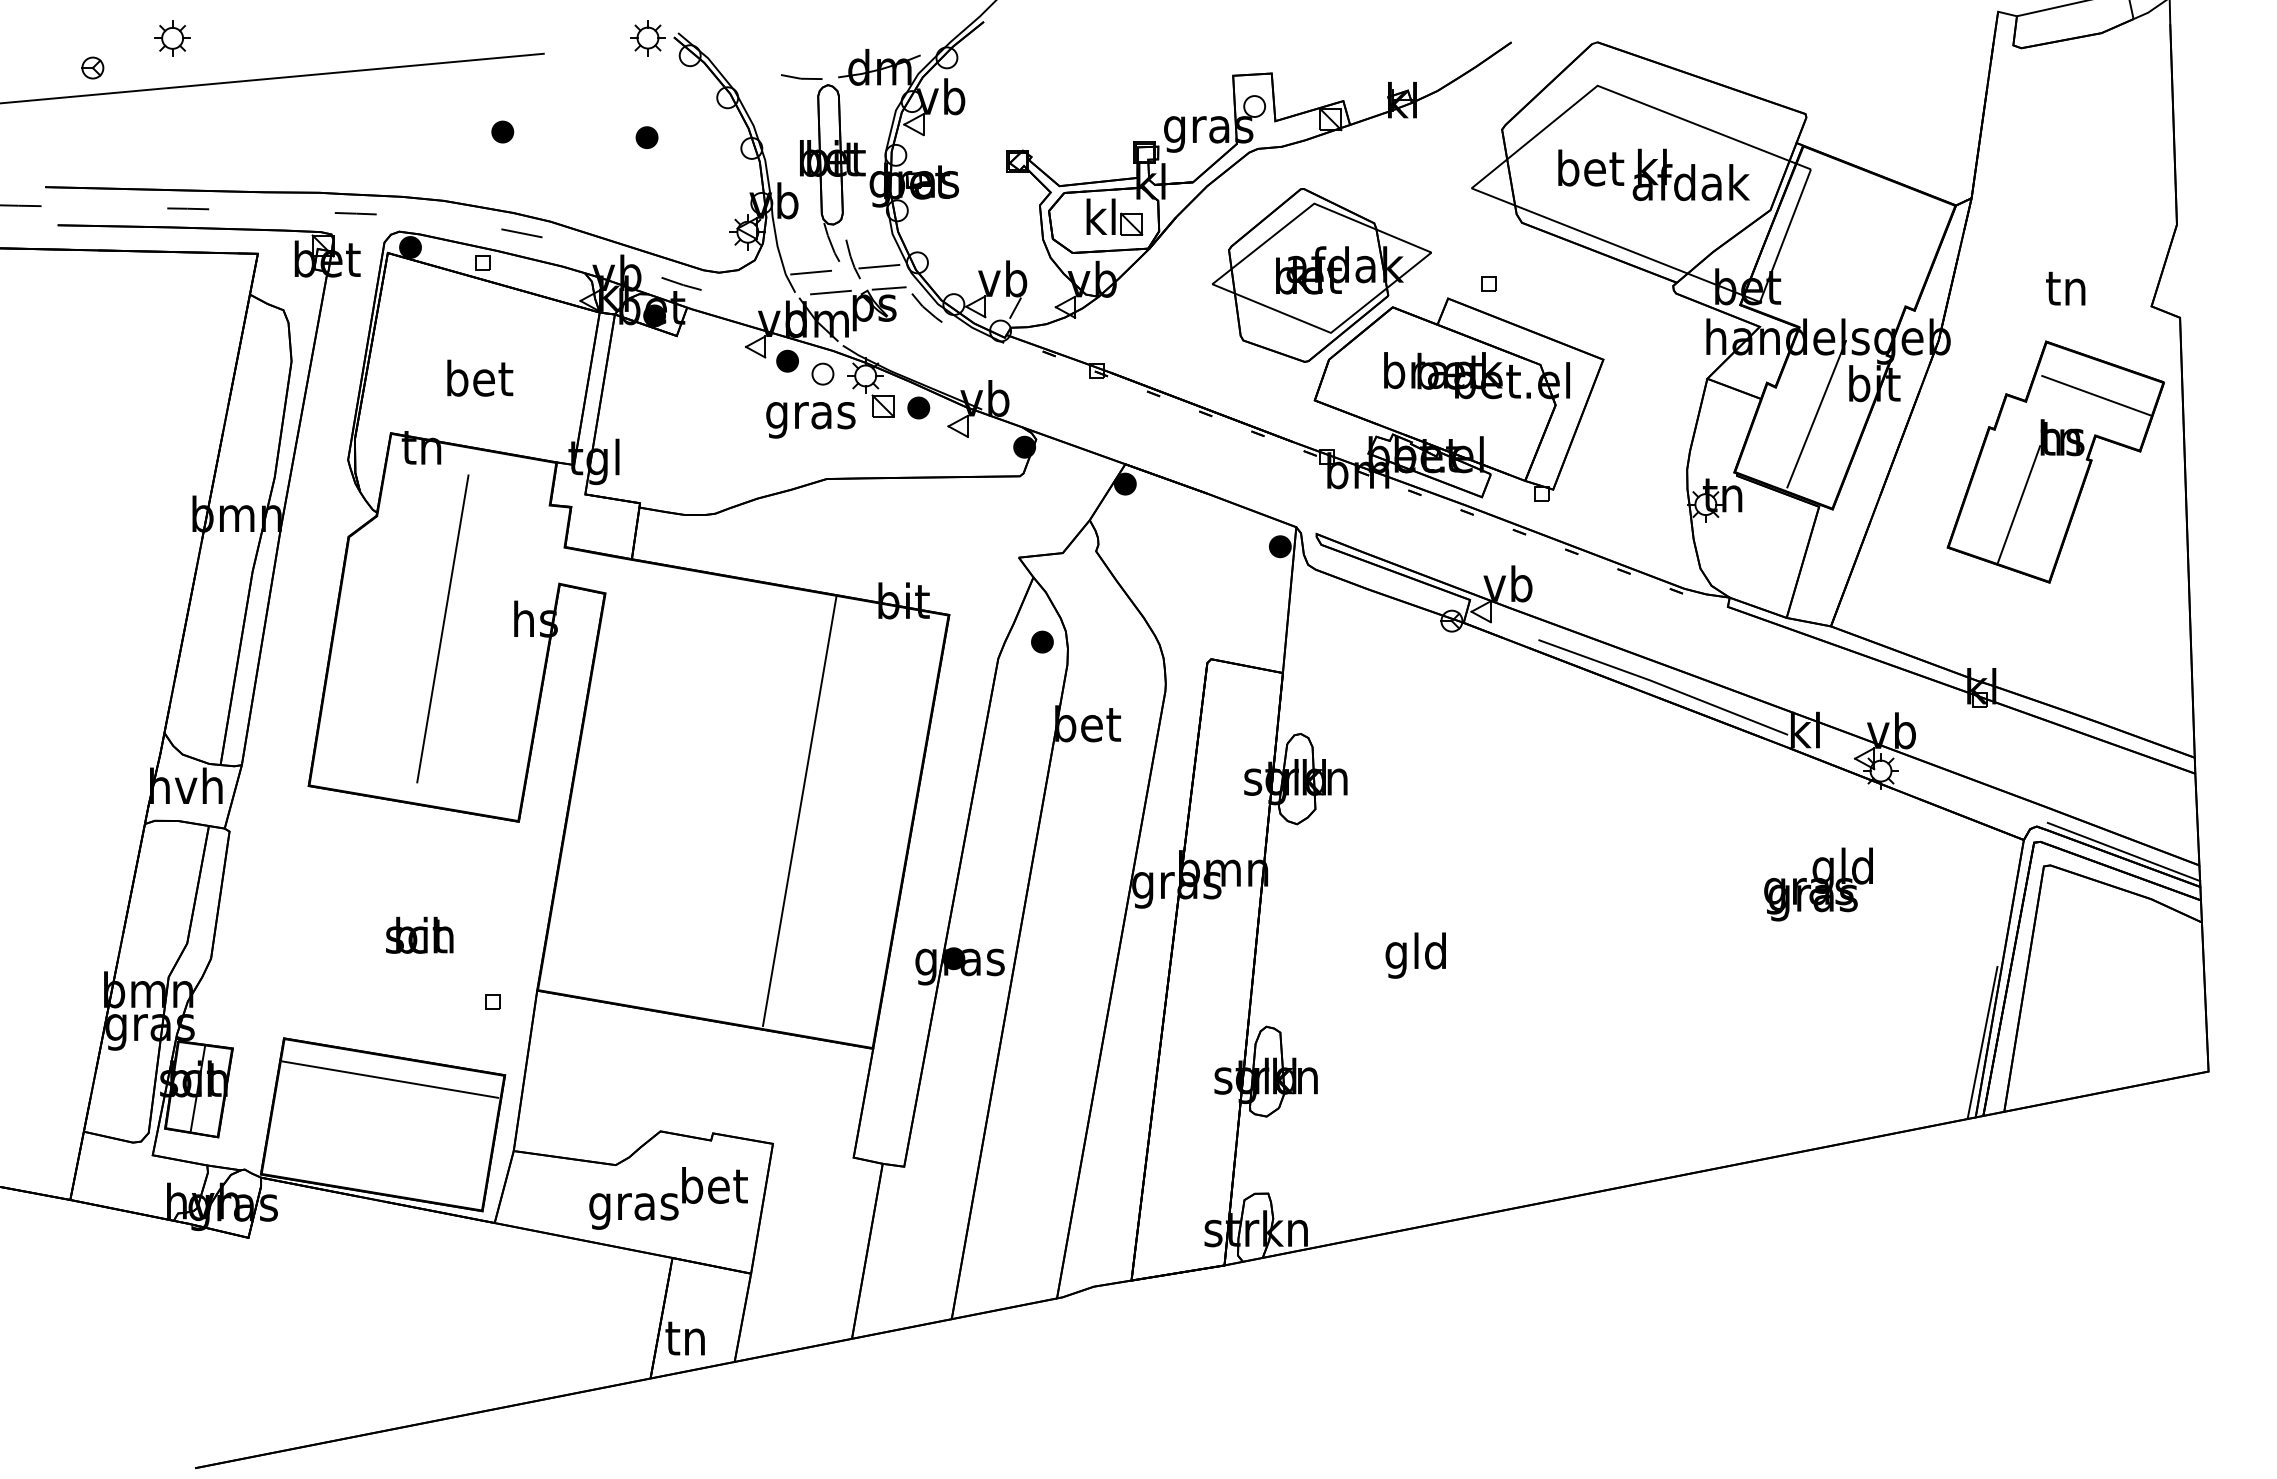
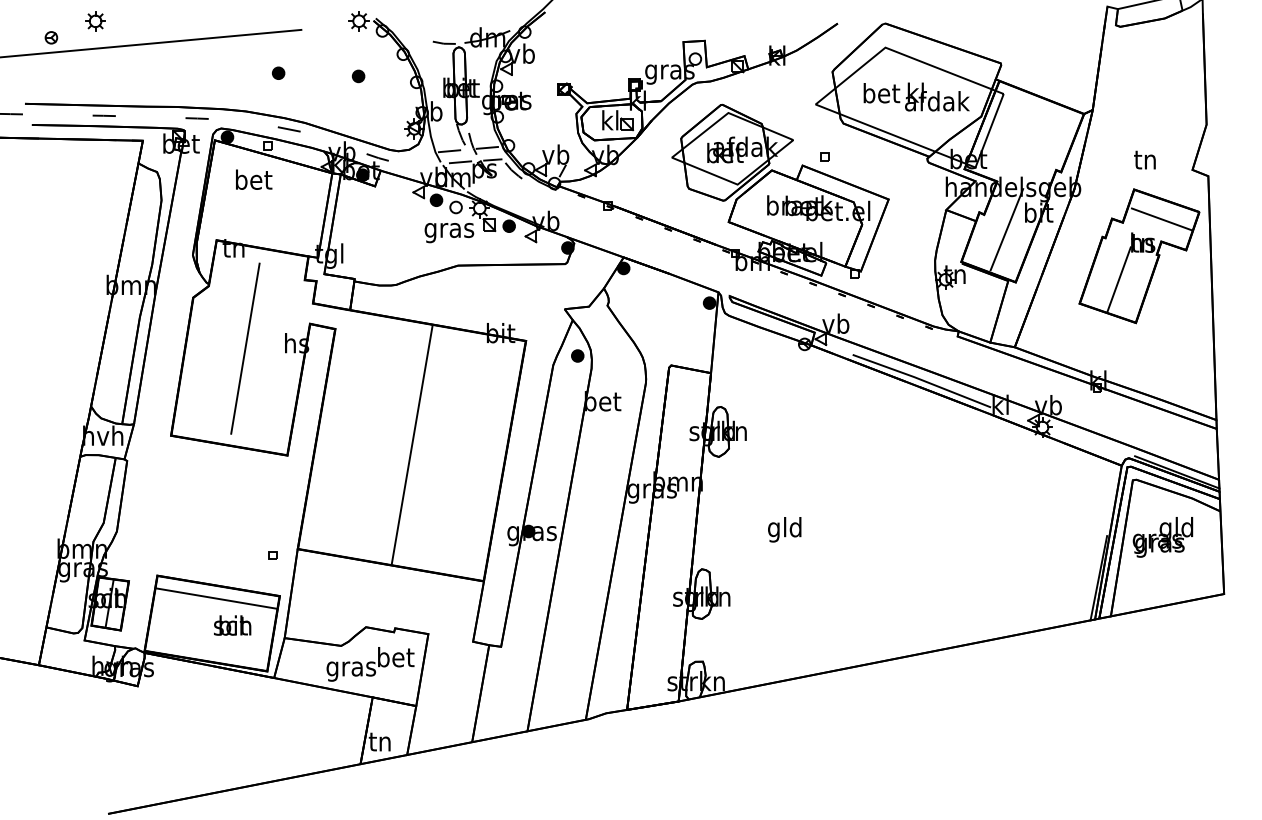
text: (480, 377) -> (254, 179), moved
line: (798, 810) -> (411, 444), moved
text: (1817, 884) -> (1162, 537), moved
text: (419, 935) -> (232, 625), moved

